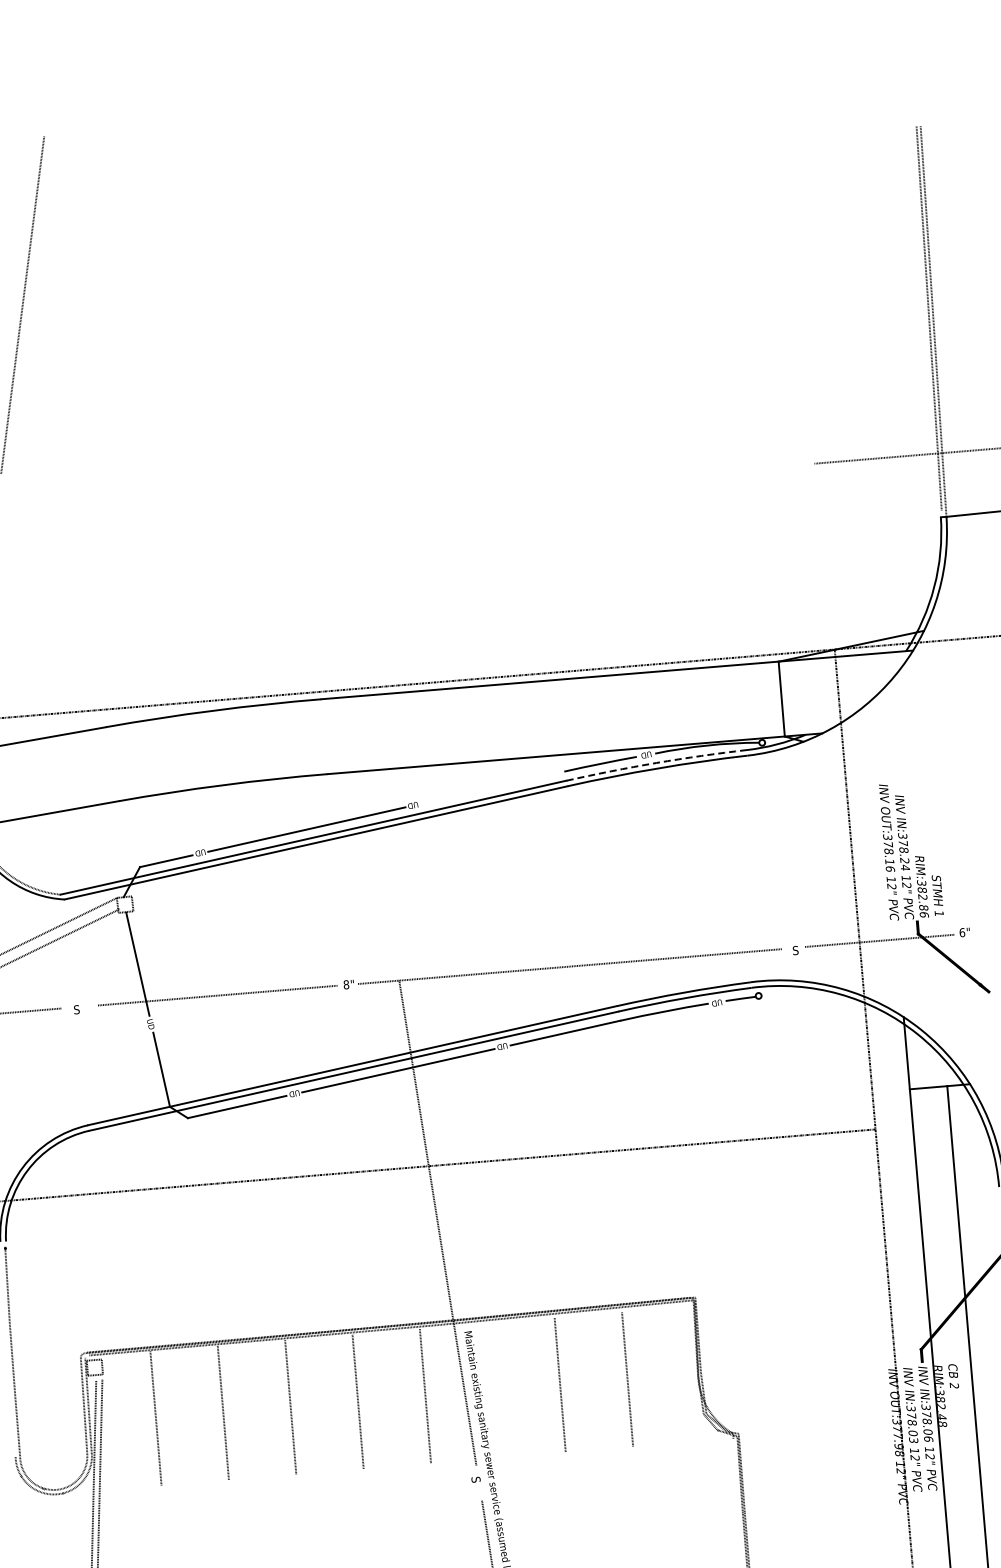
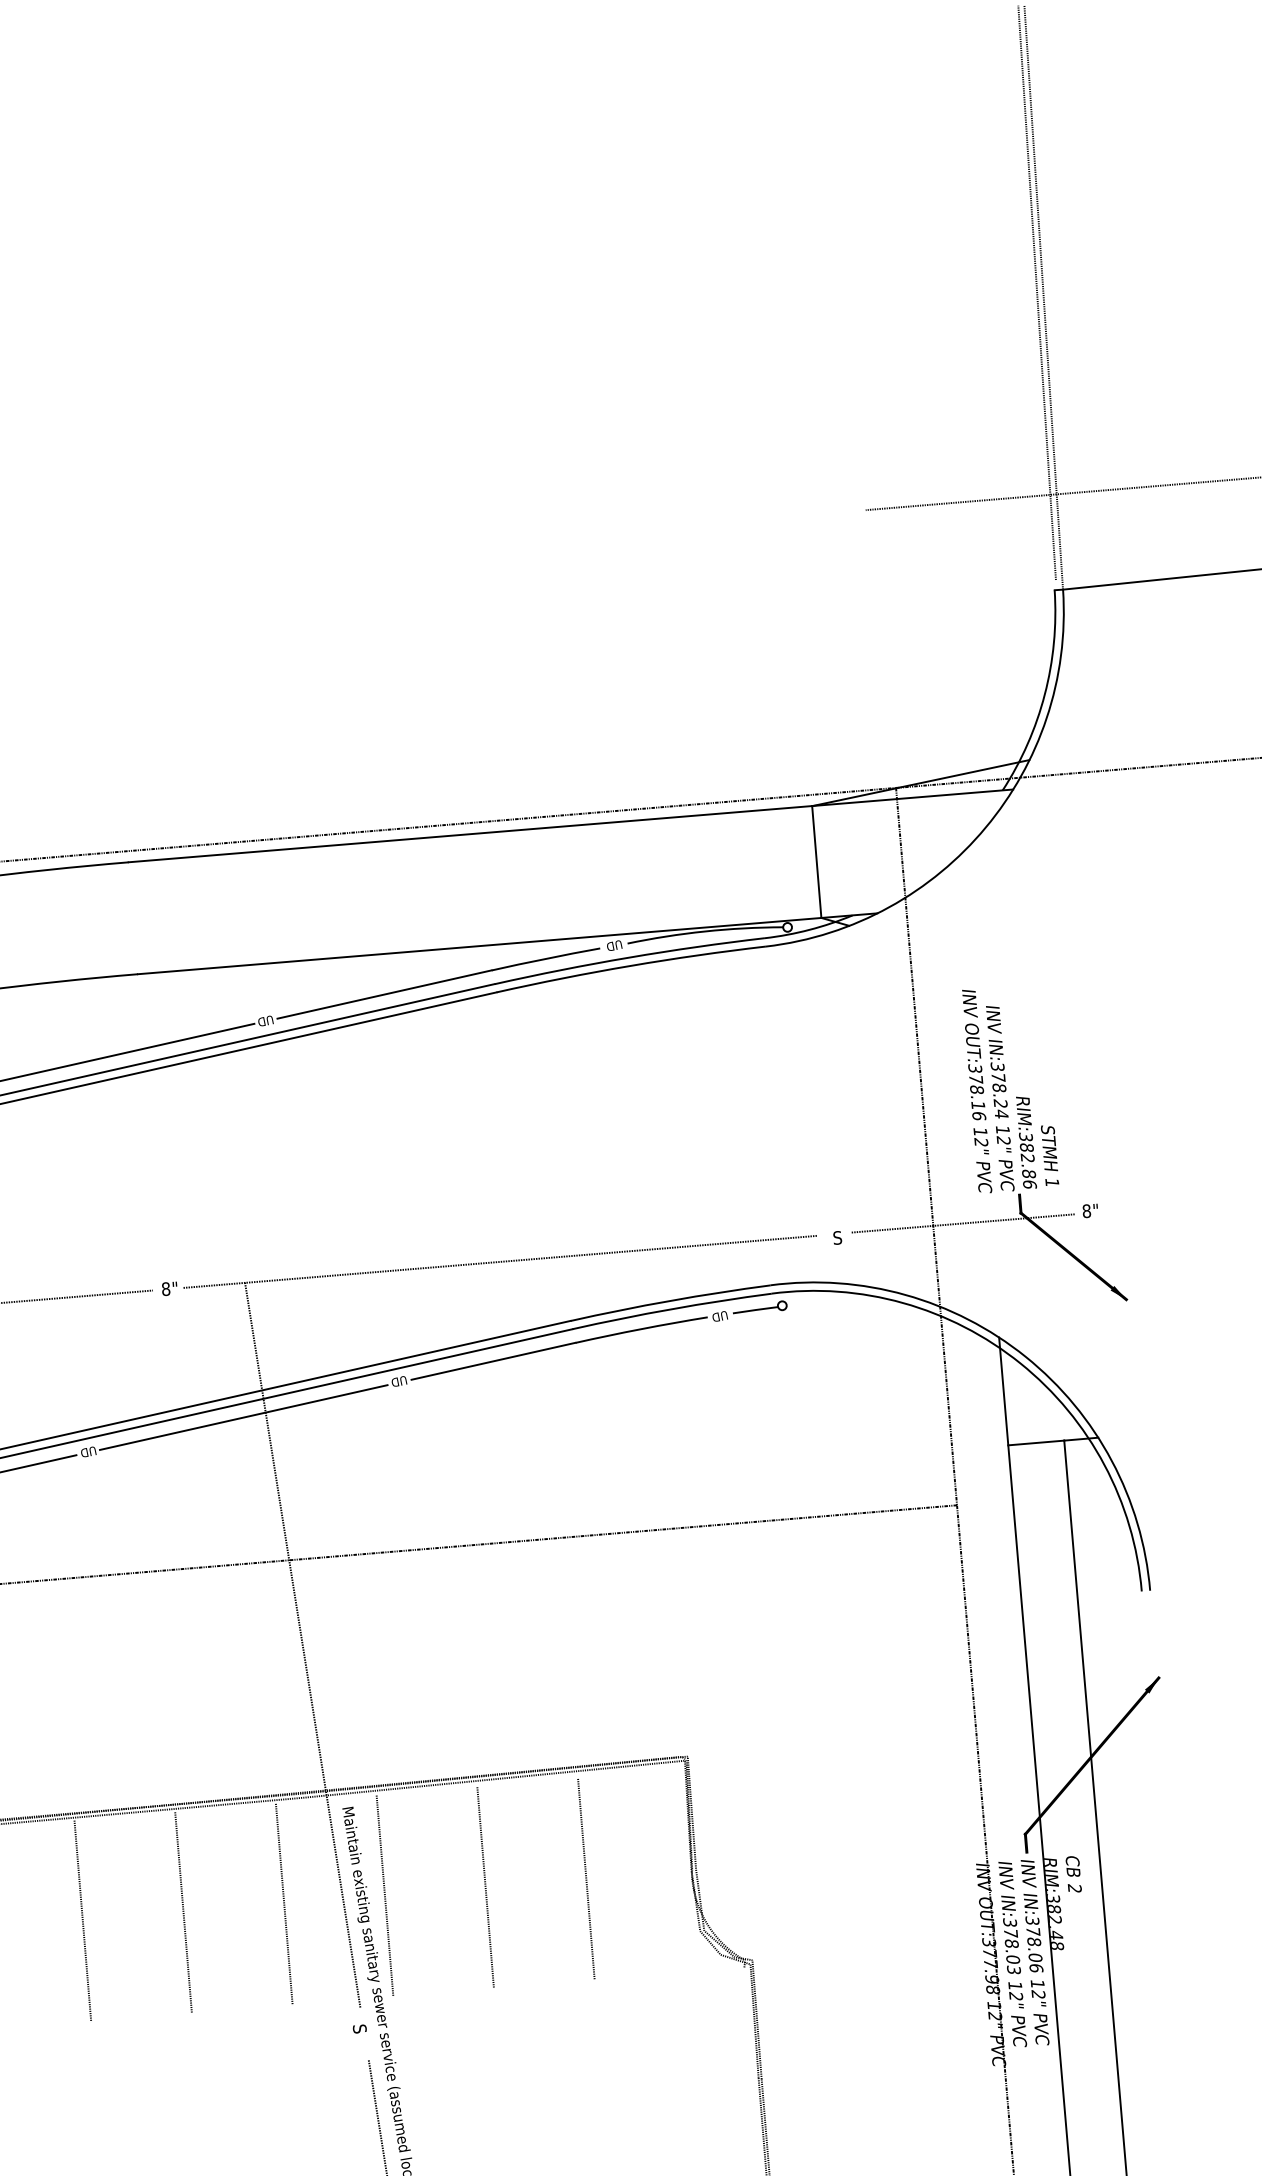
arc: (656, 763) -> (629, 958), dashed -> solid
line: (492, 787) -> (384, 994), added
text: (962, 932) -> (1086, 1210), 6" -> 8"
line: (492, 1390) -> (384, 1895), added

